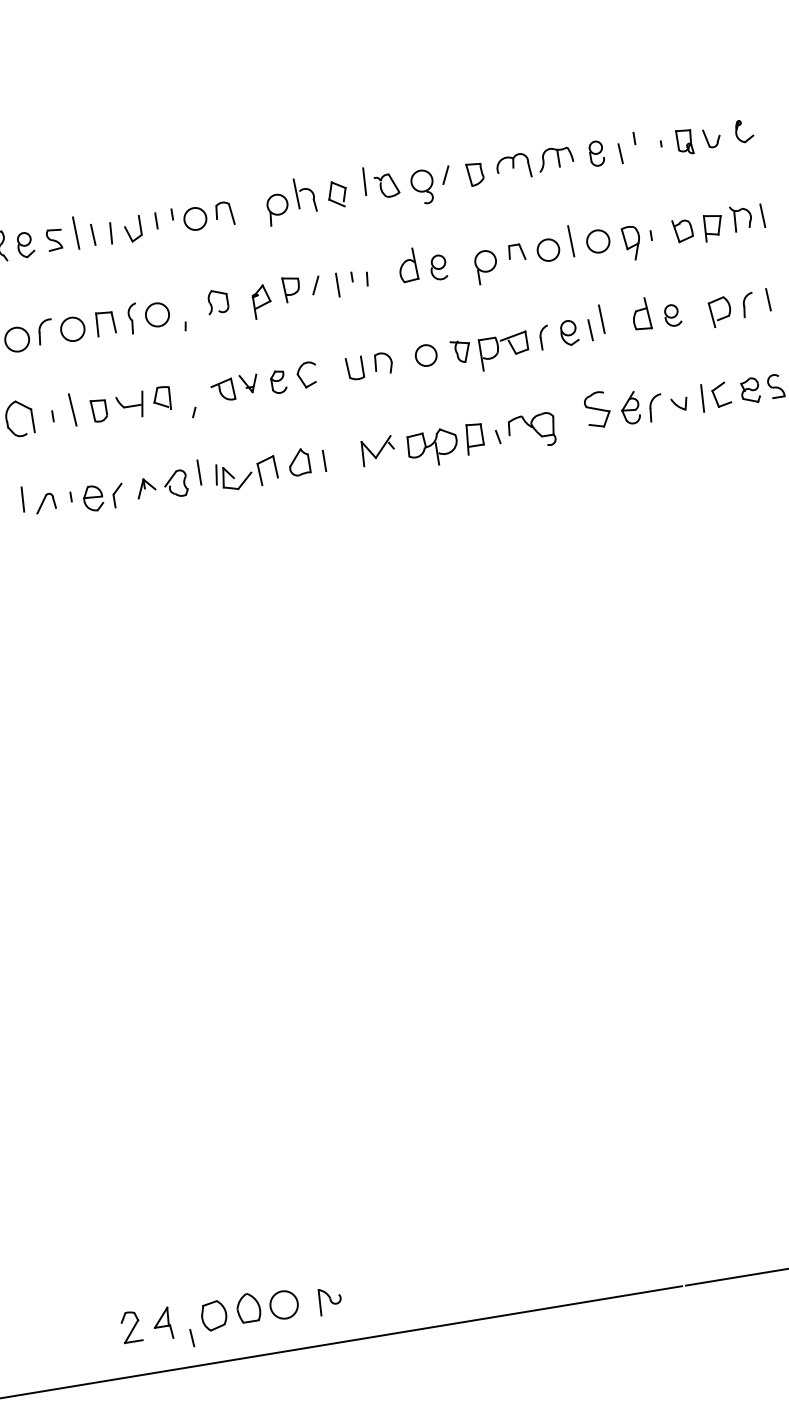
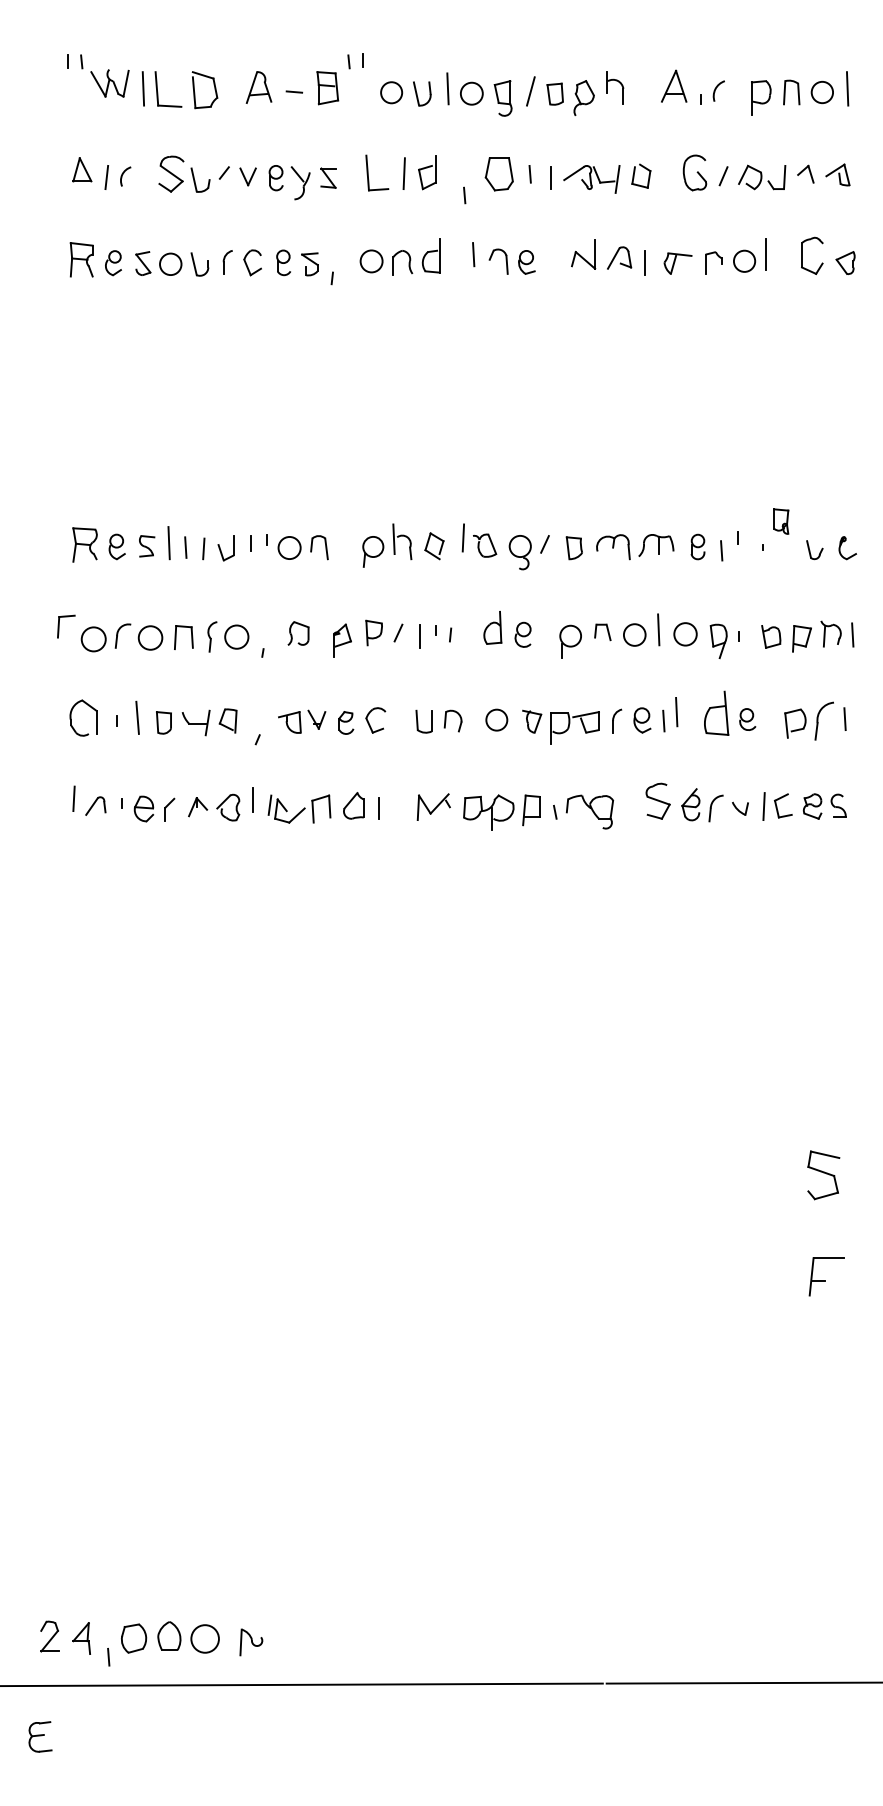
part: (685, 142) -> (781, 521), moved
part: (747, 304) -> (823, 720), size x1.6
part: (641, 314) -> (716, 713), size x1.4

